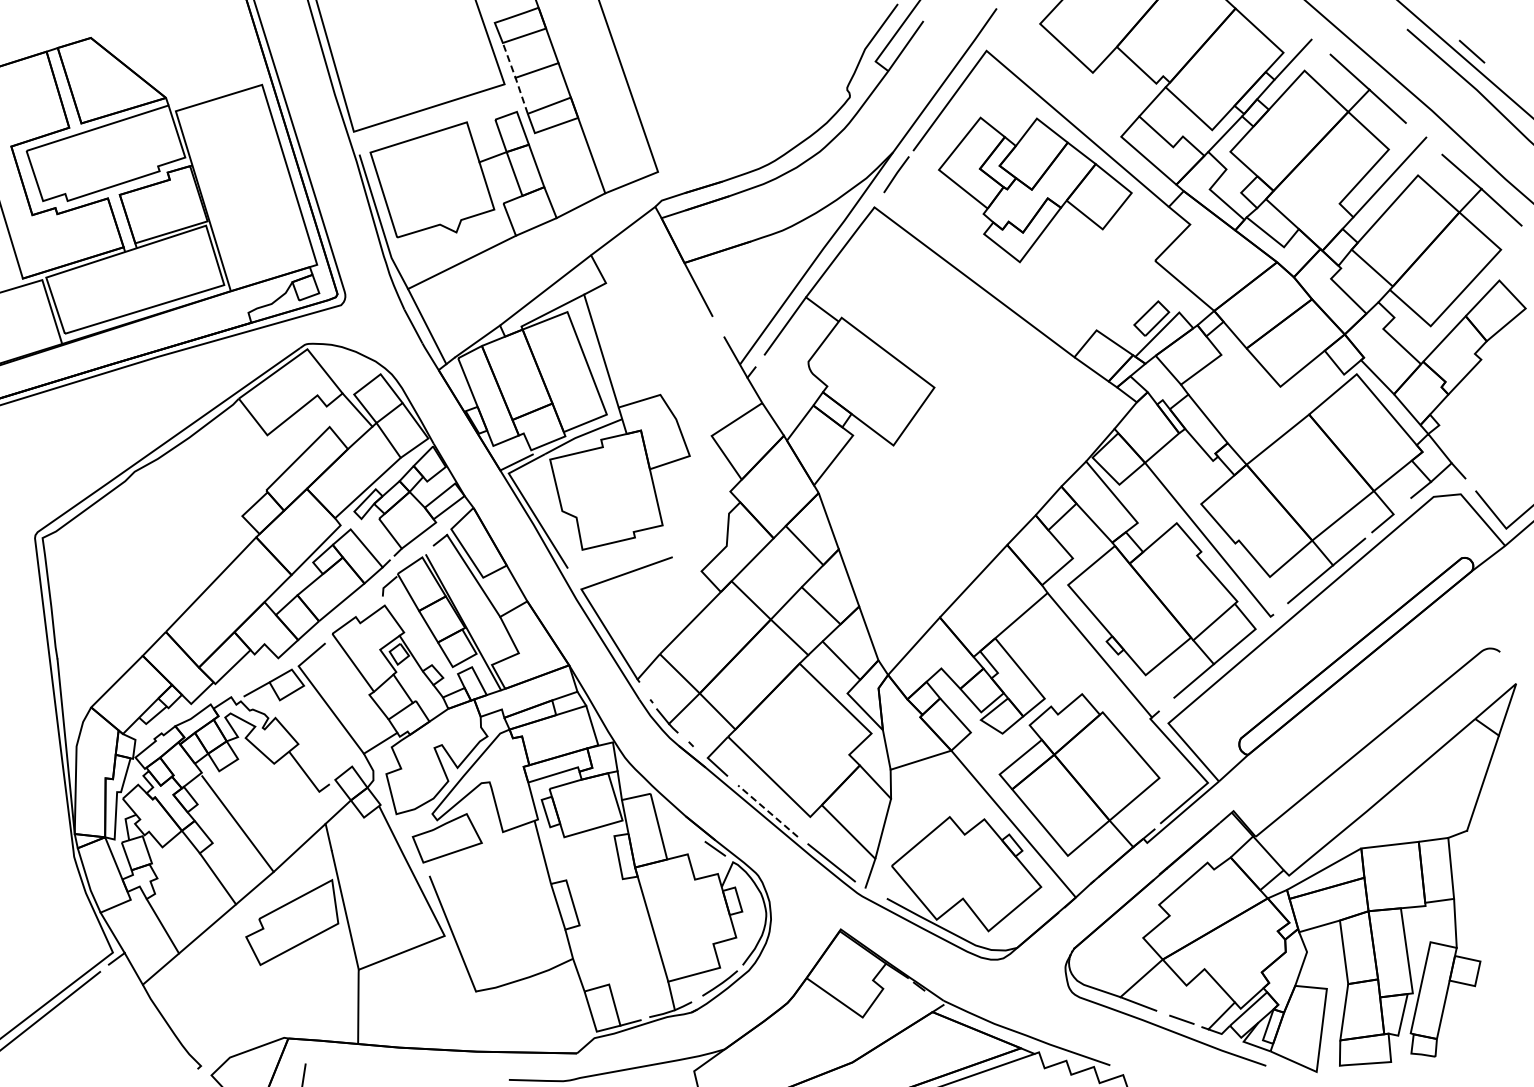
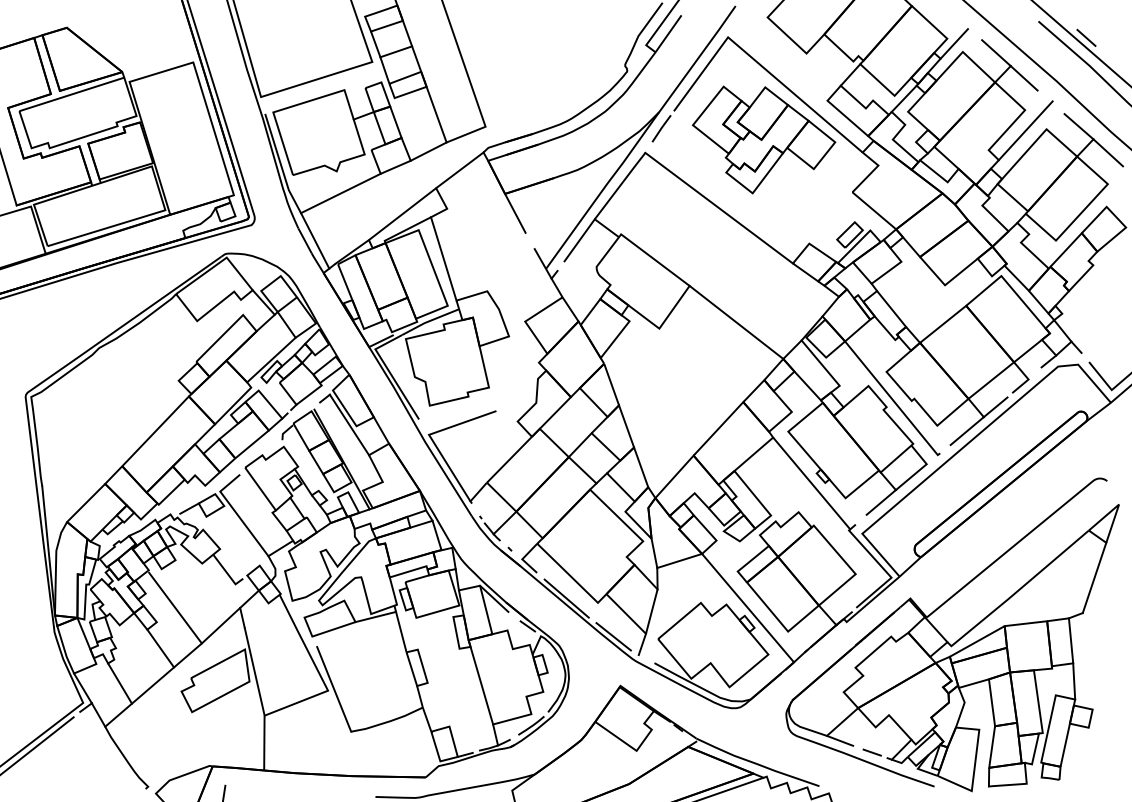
line: (515, 77) -> (380, 56), dashed -> solid
line: (997, 436) -> (736, 322), added
line: (767, 810) -> (566, 598), dashed -> solid
line: (669, 811) -> (494, 598), added
line: (508, 836) -> (375, 617), added

